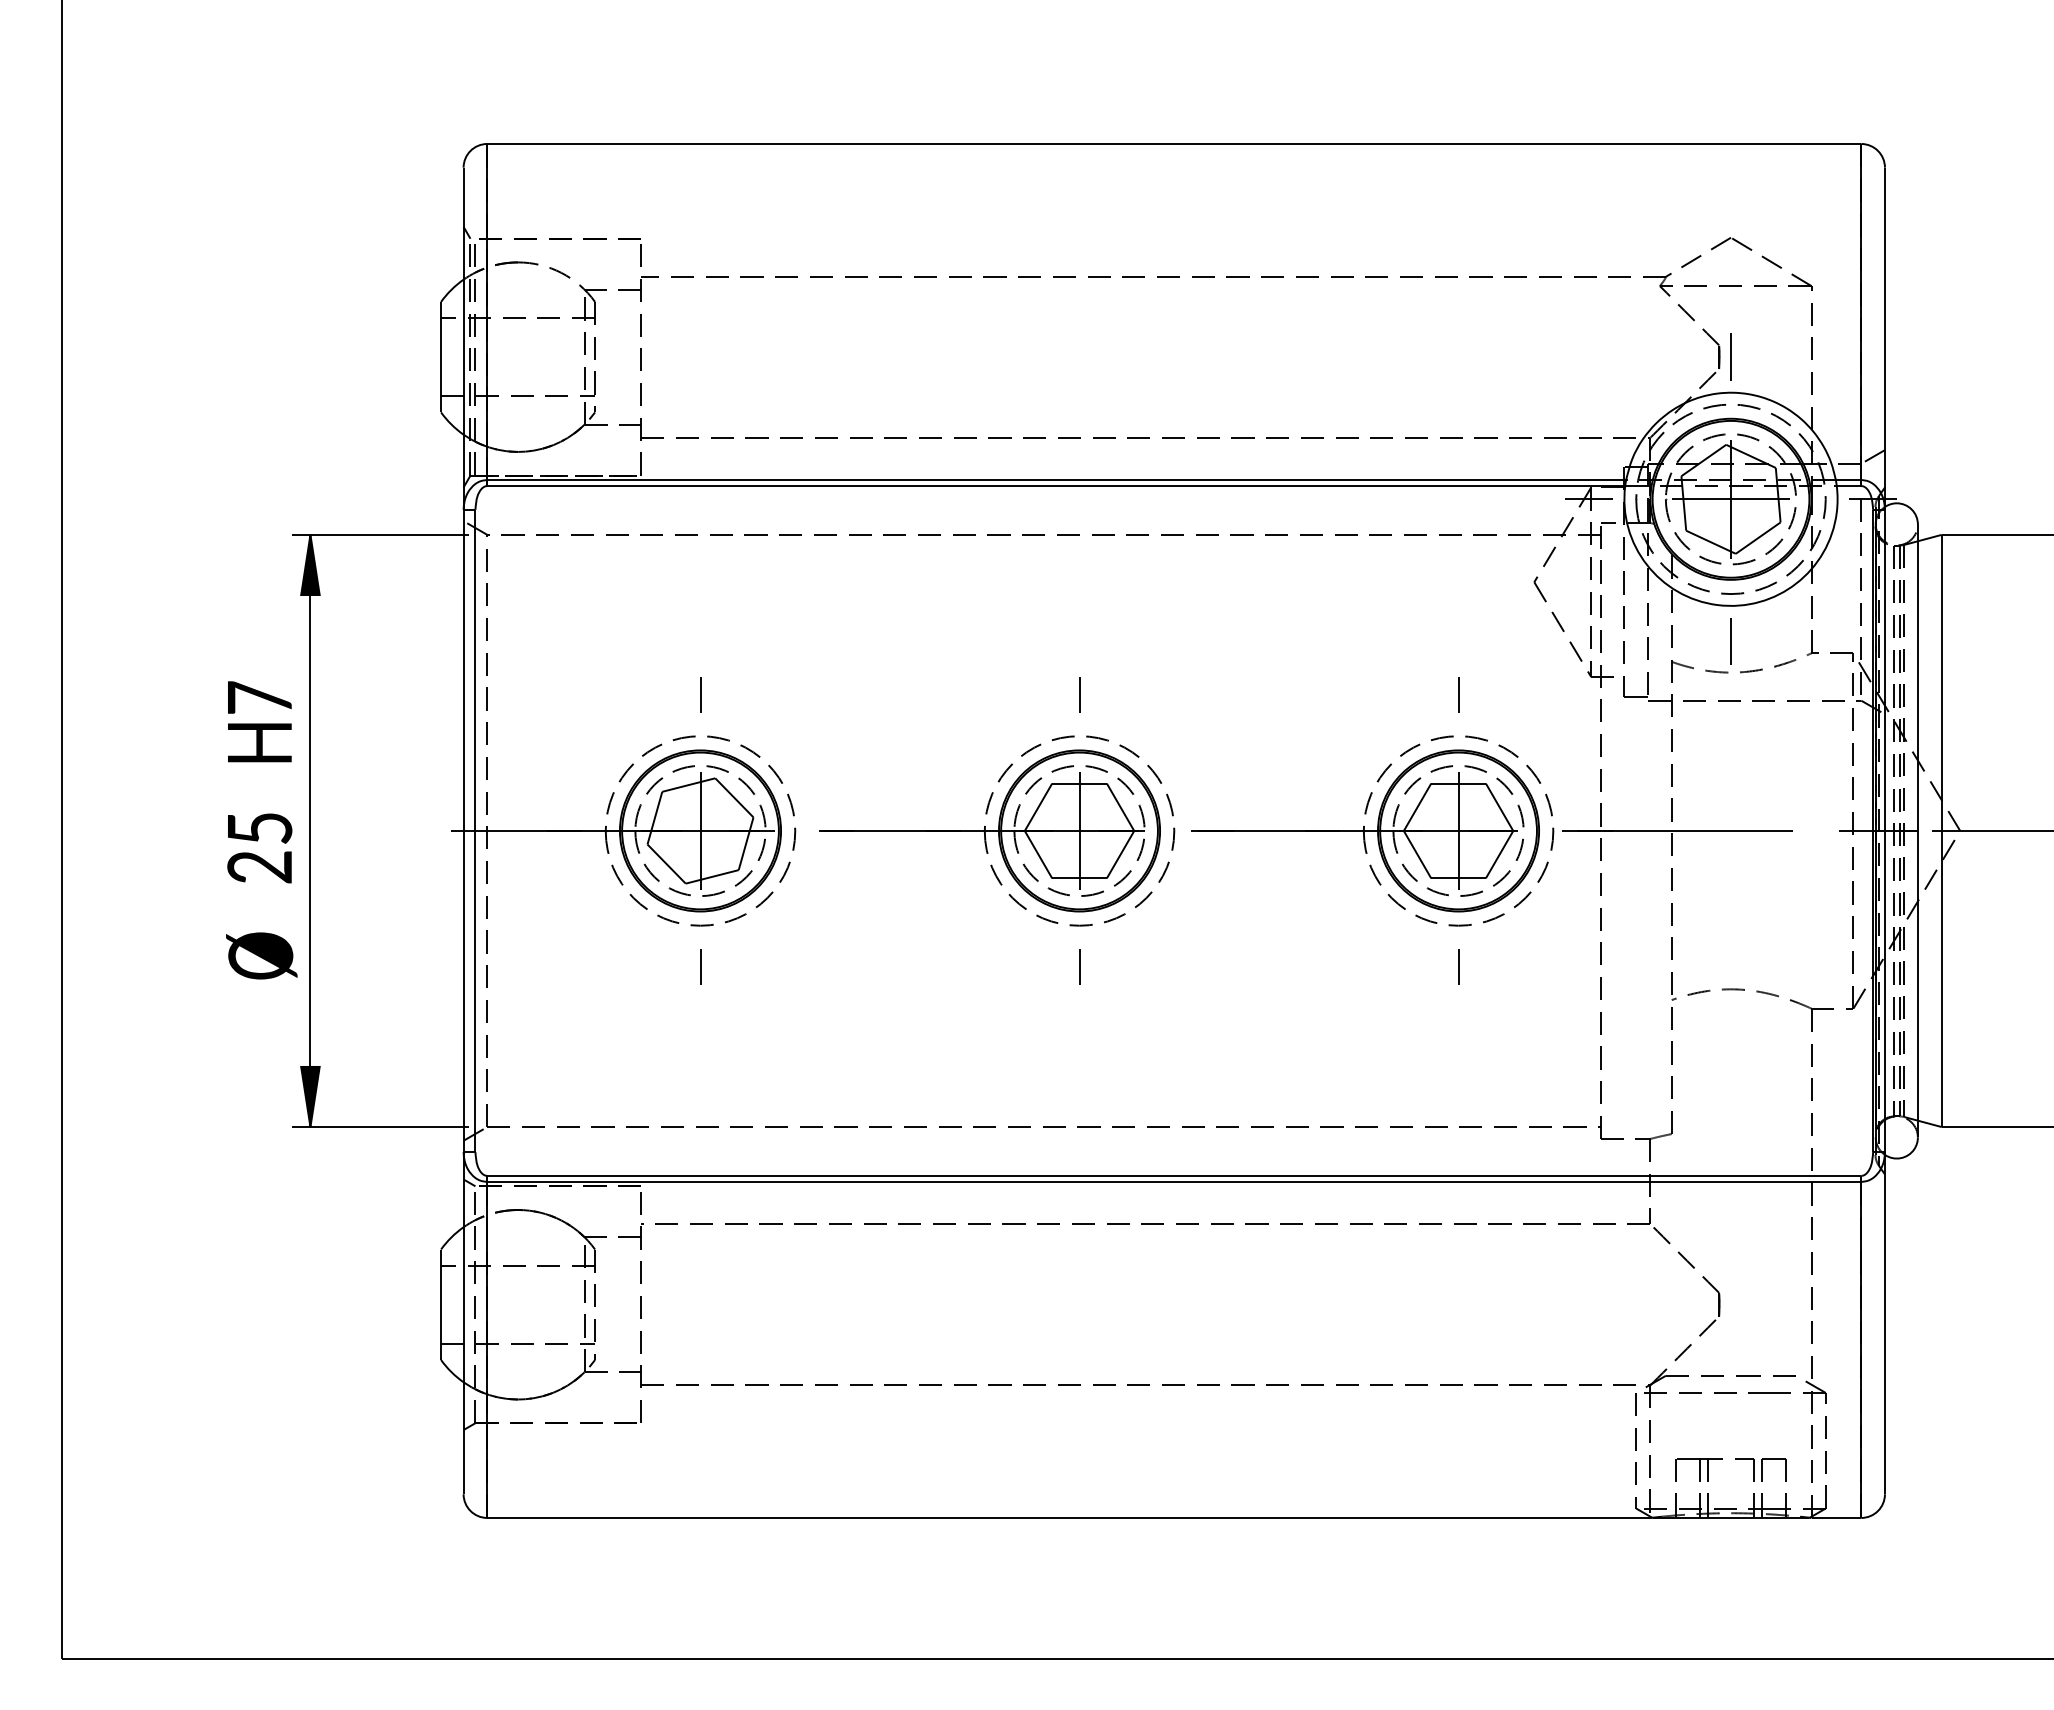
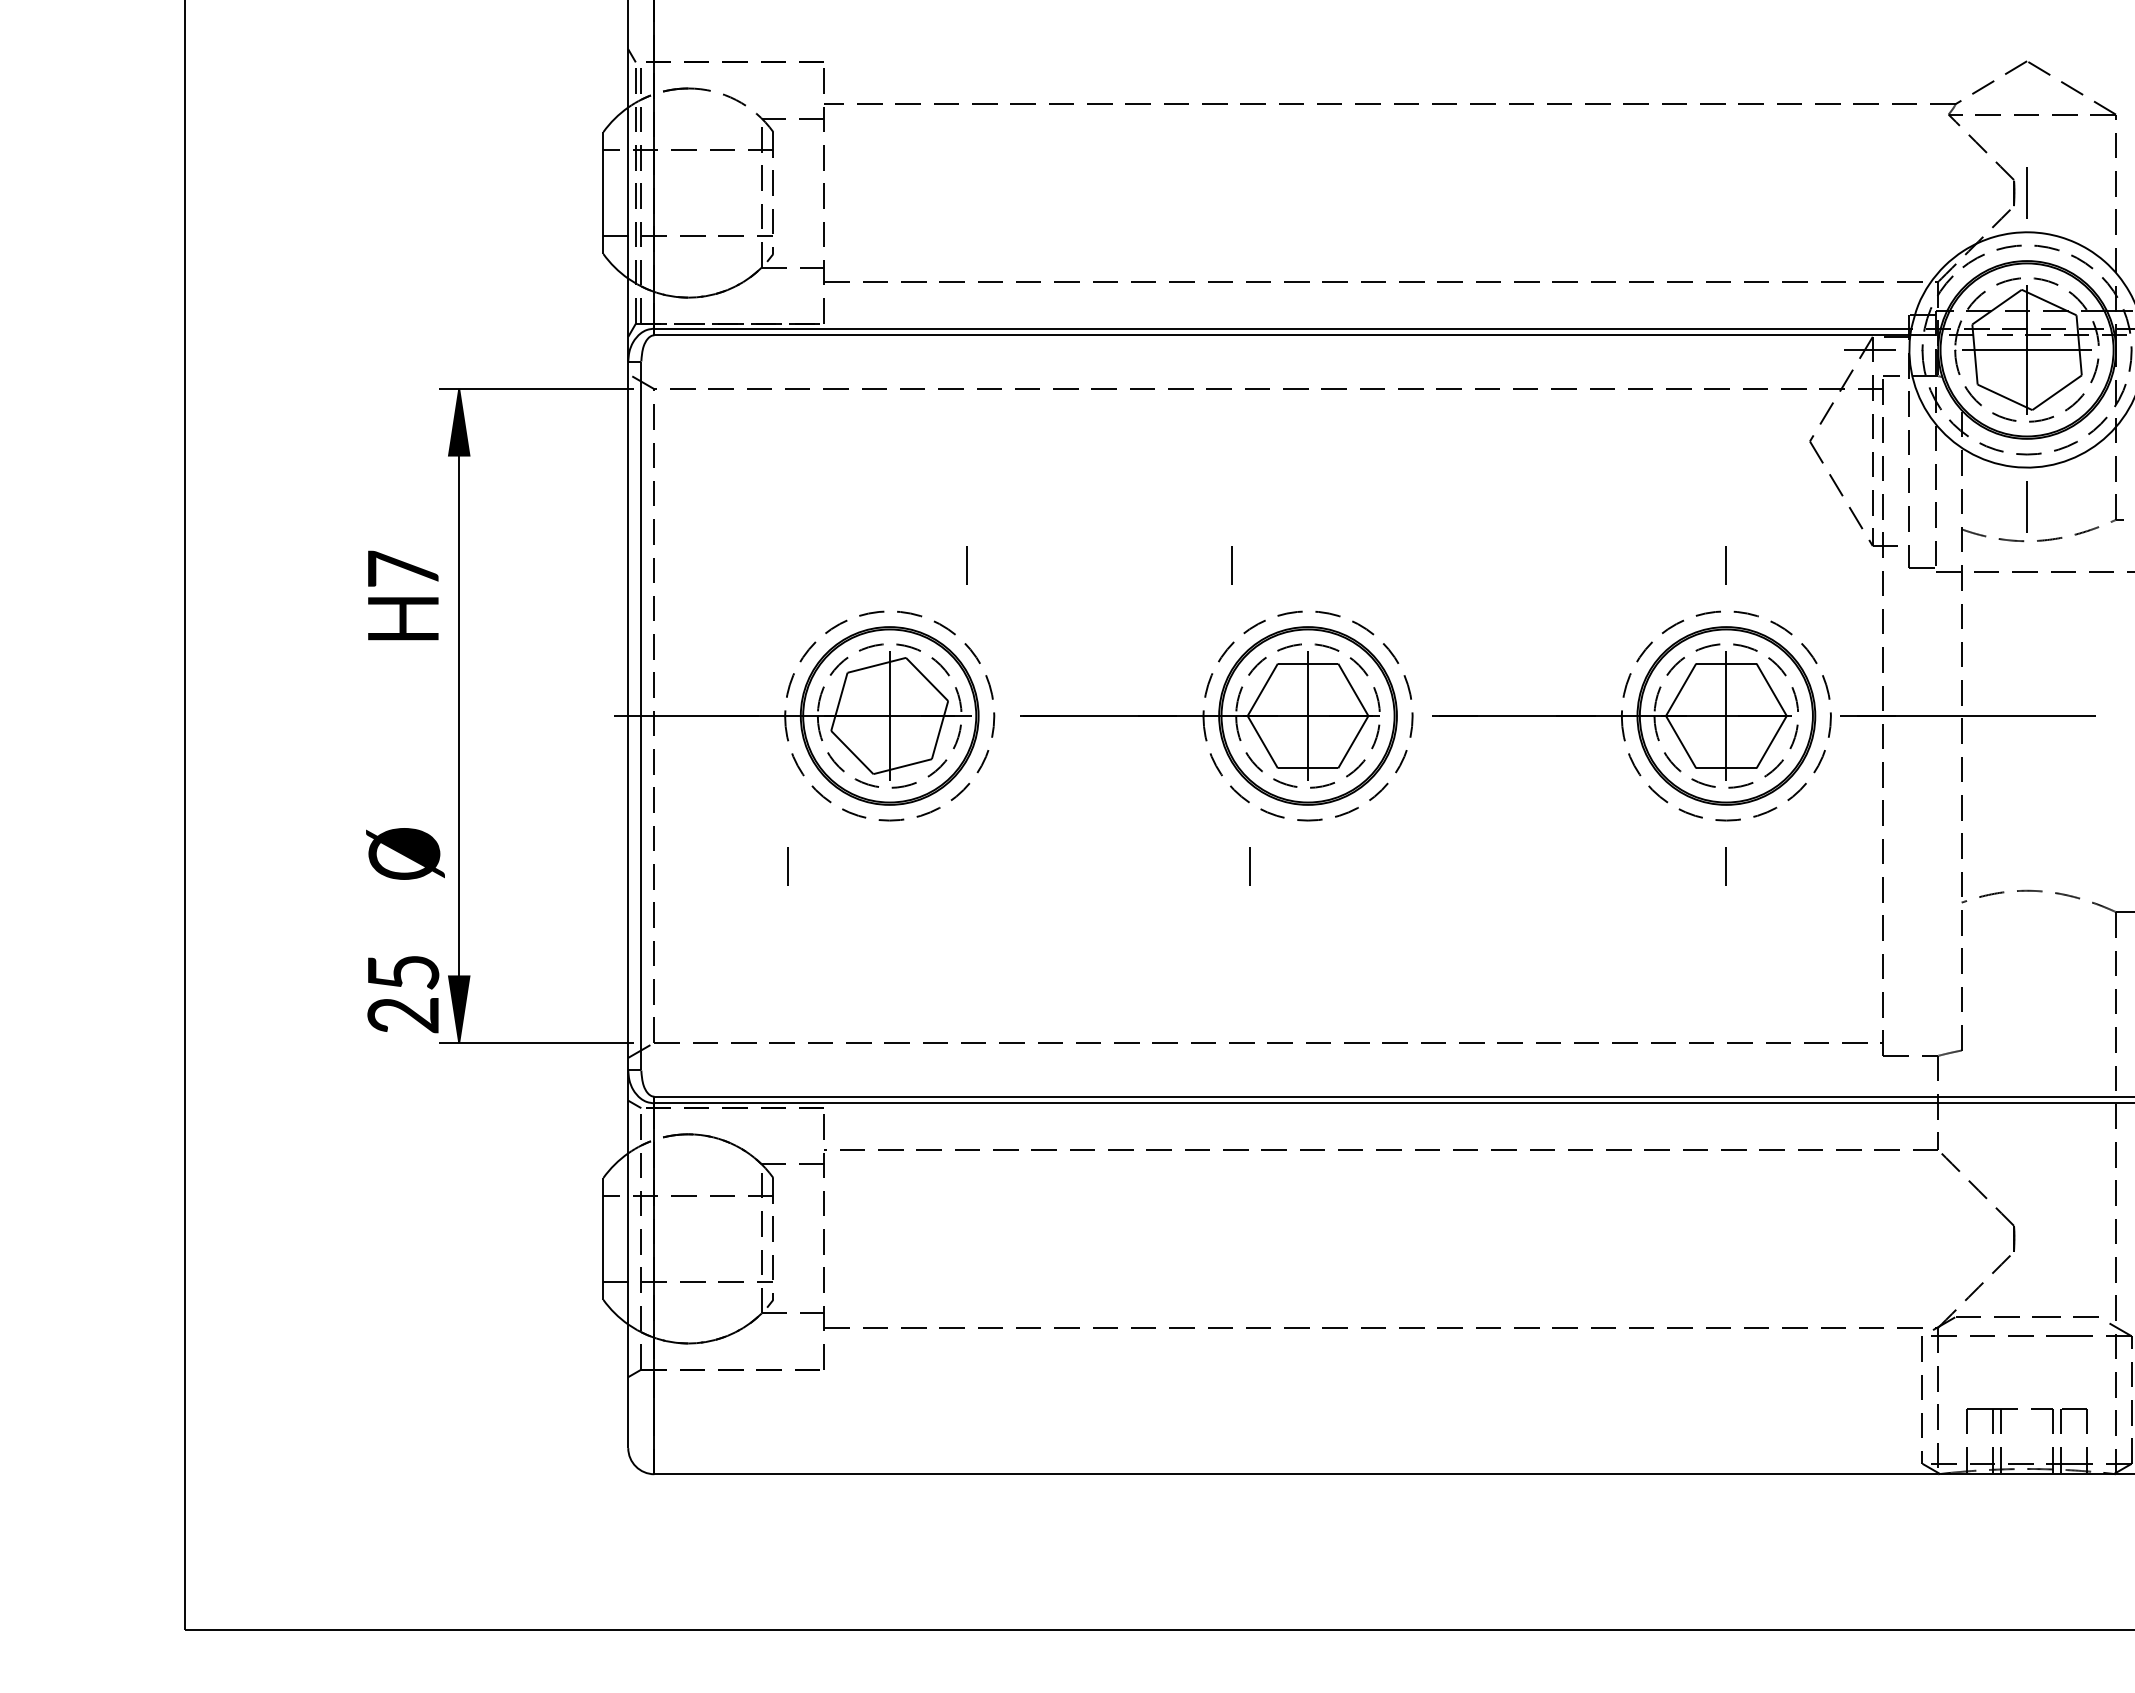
line: (700, 694) -> (966, 565), moved
line: (1079, 694) -> (1231, 565), moved
text: (259, 848) -> (402, 994), moved
line: (700, 966) -> (788, 865), moved
line: (1079, 966) -> (1249, 865), moved

